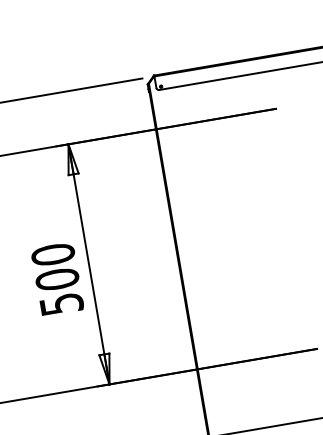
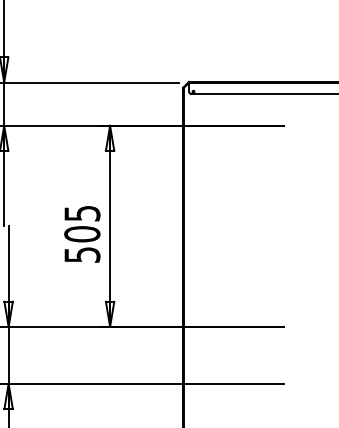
text: (53, 254) -> (82, 213), 500 -> 505

